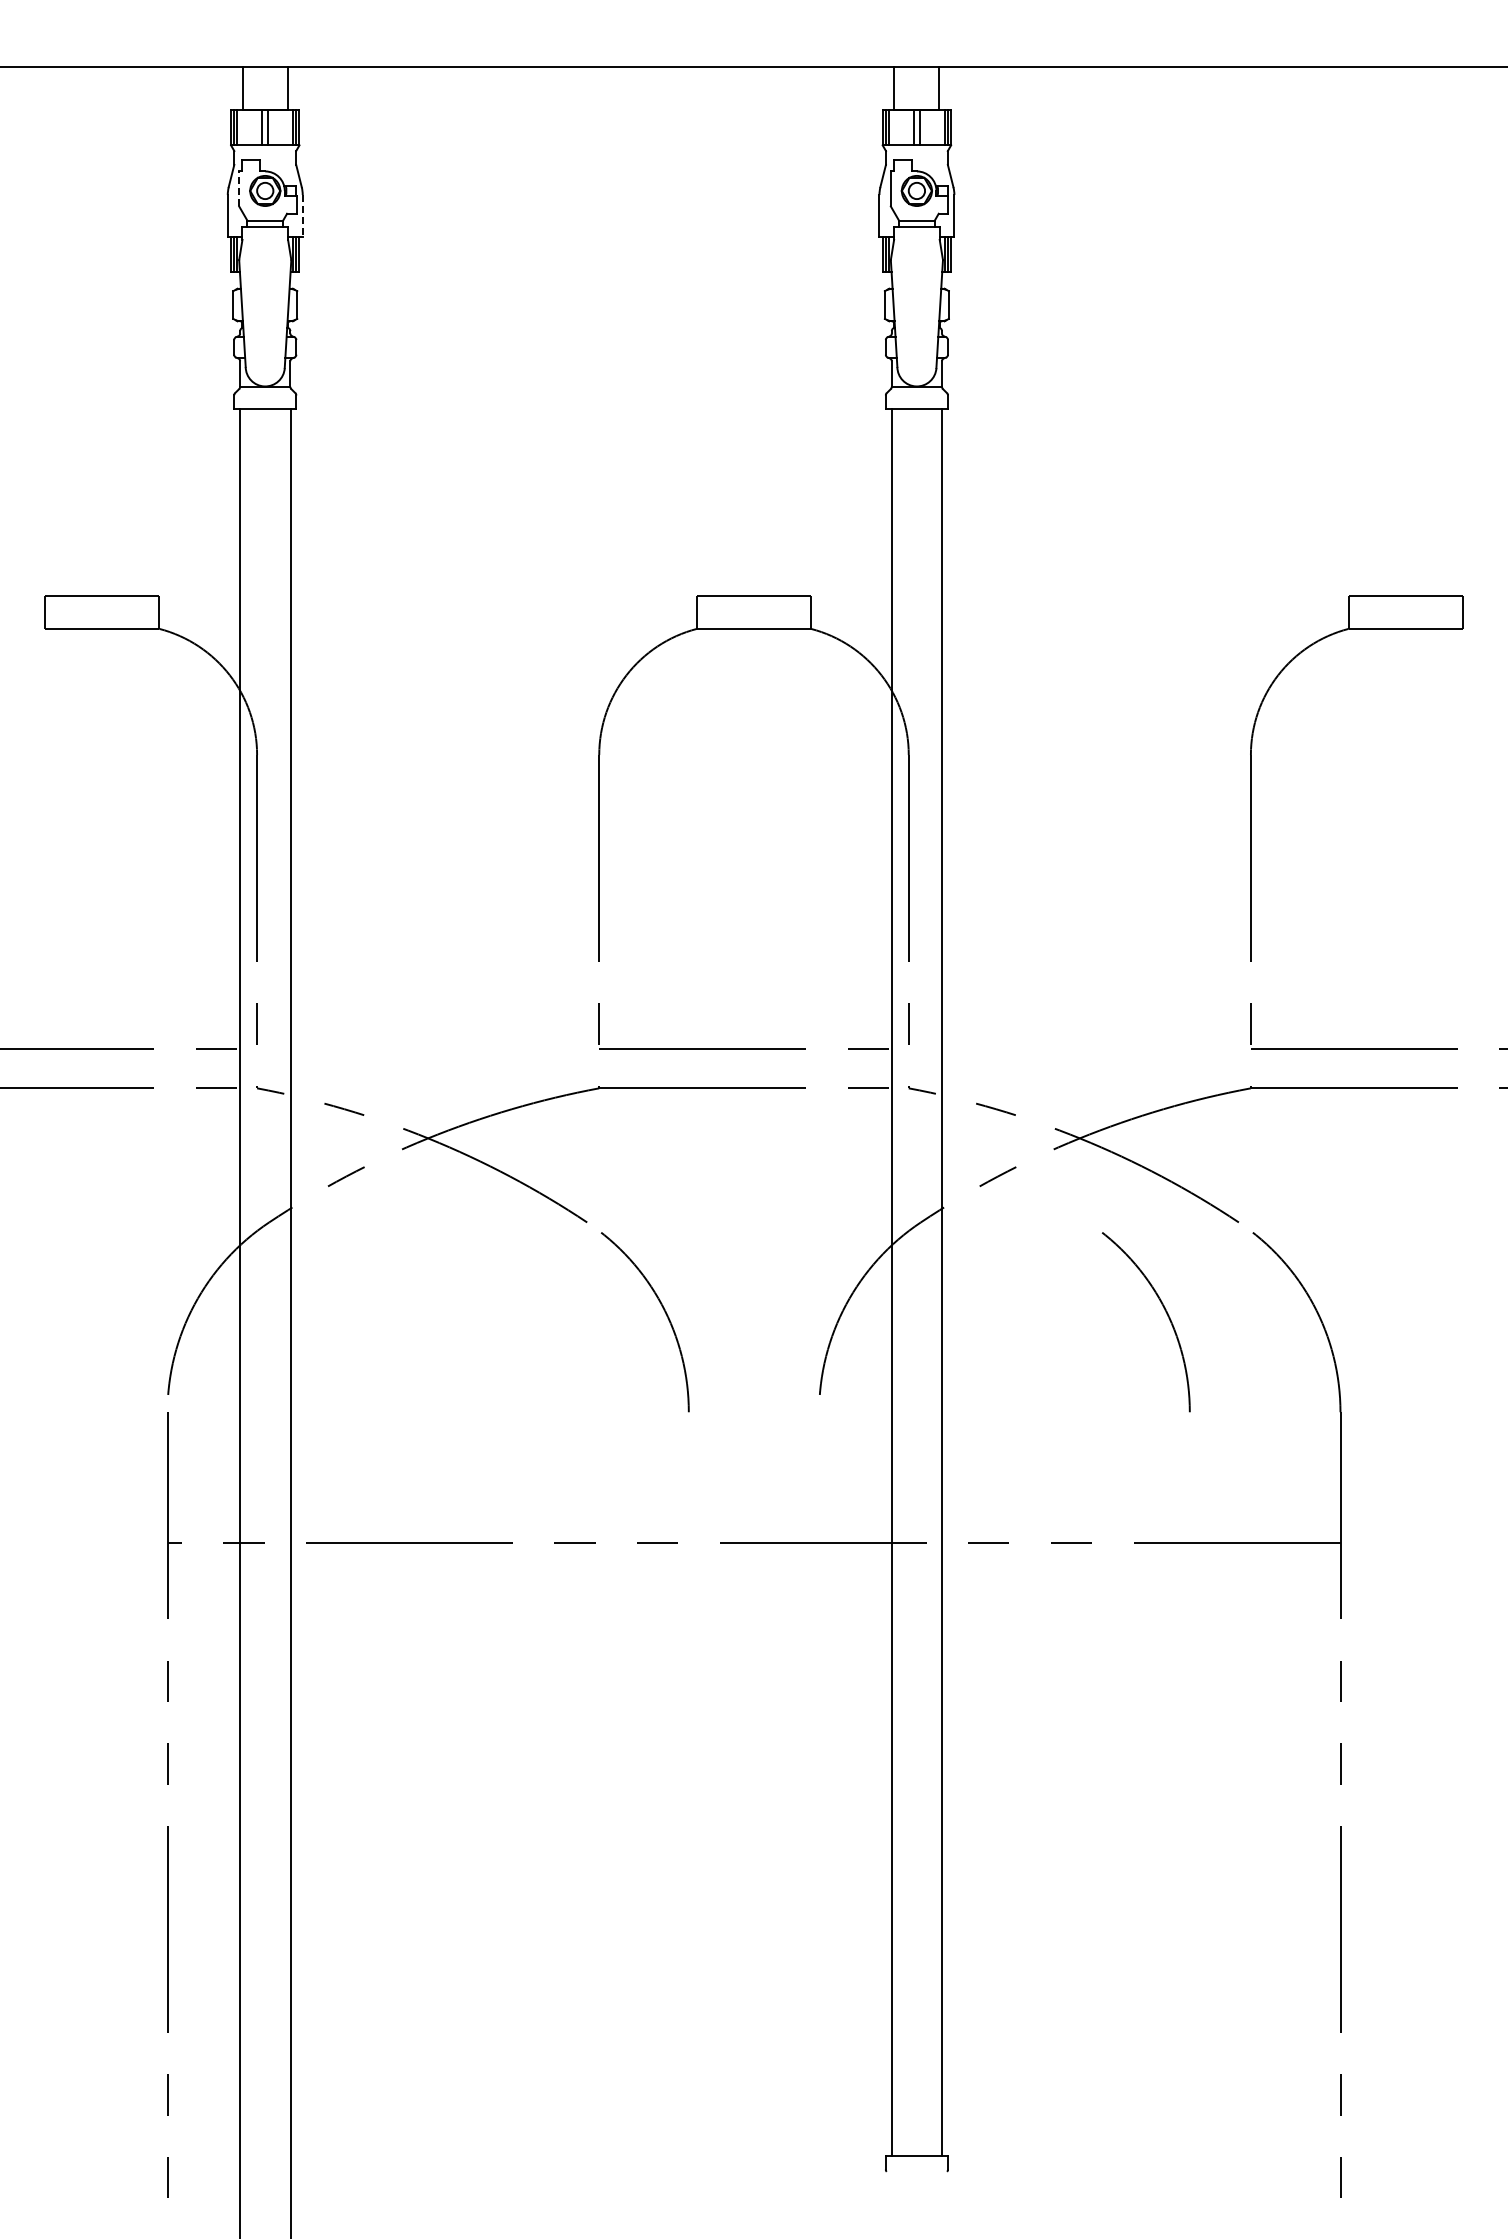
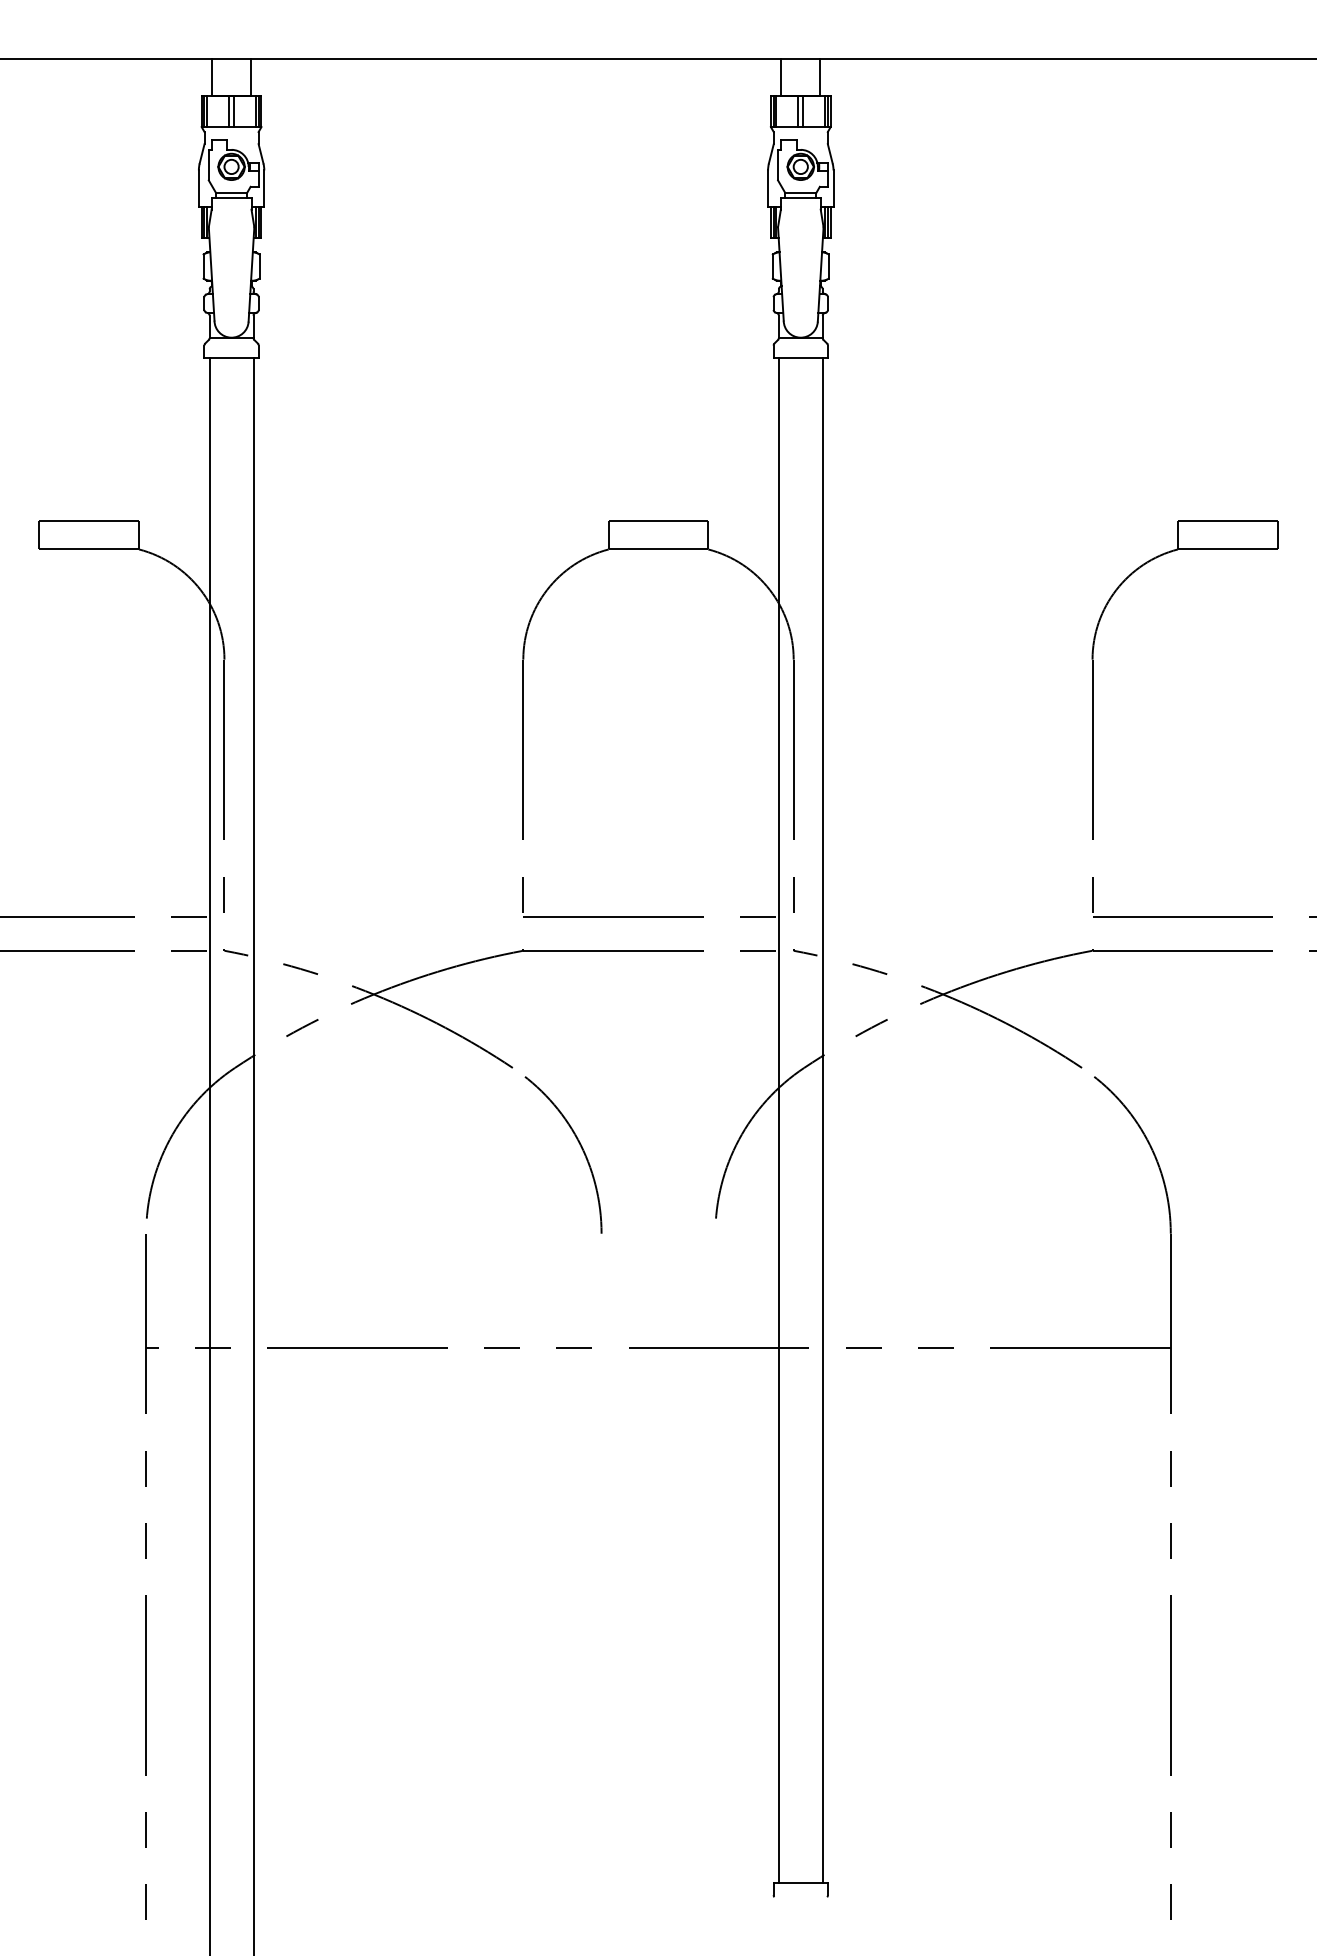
line: (239, 188) -> (209, 164), dashed -> solid
line: (302, 215) -> (264, 188), dashed -> solid
arc: (1165, 1312) -> (1017, 1146), removed

